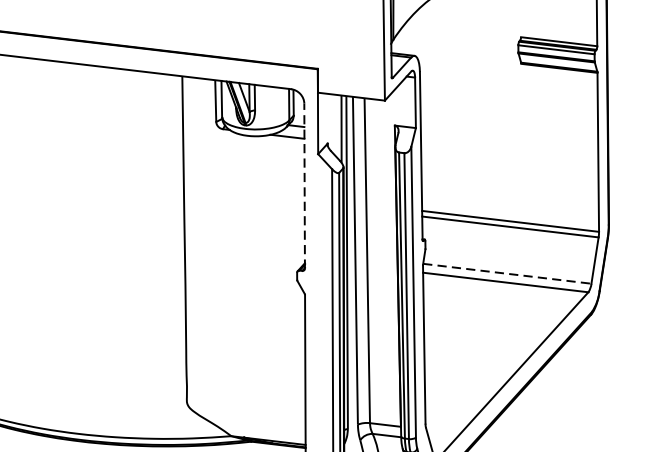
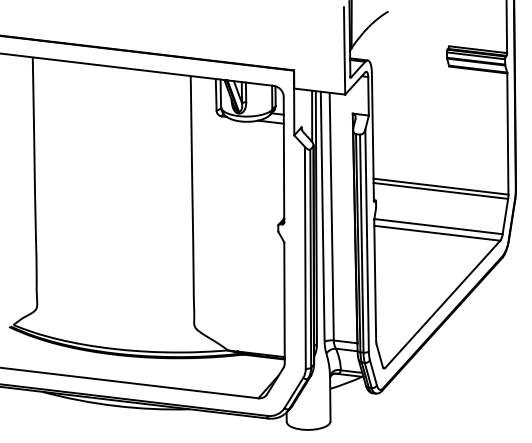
line: (304, 185) -> (283, 159), dashed -> solid
line: (507, 273) -> (438, 226), dashed -> solid

